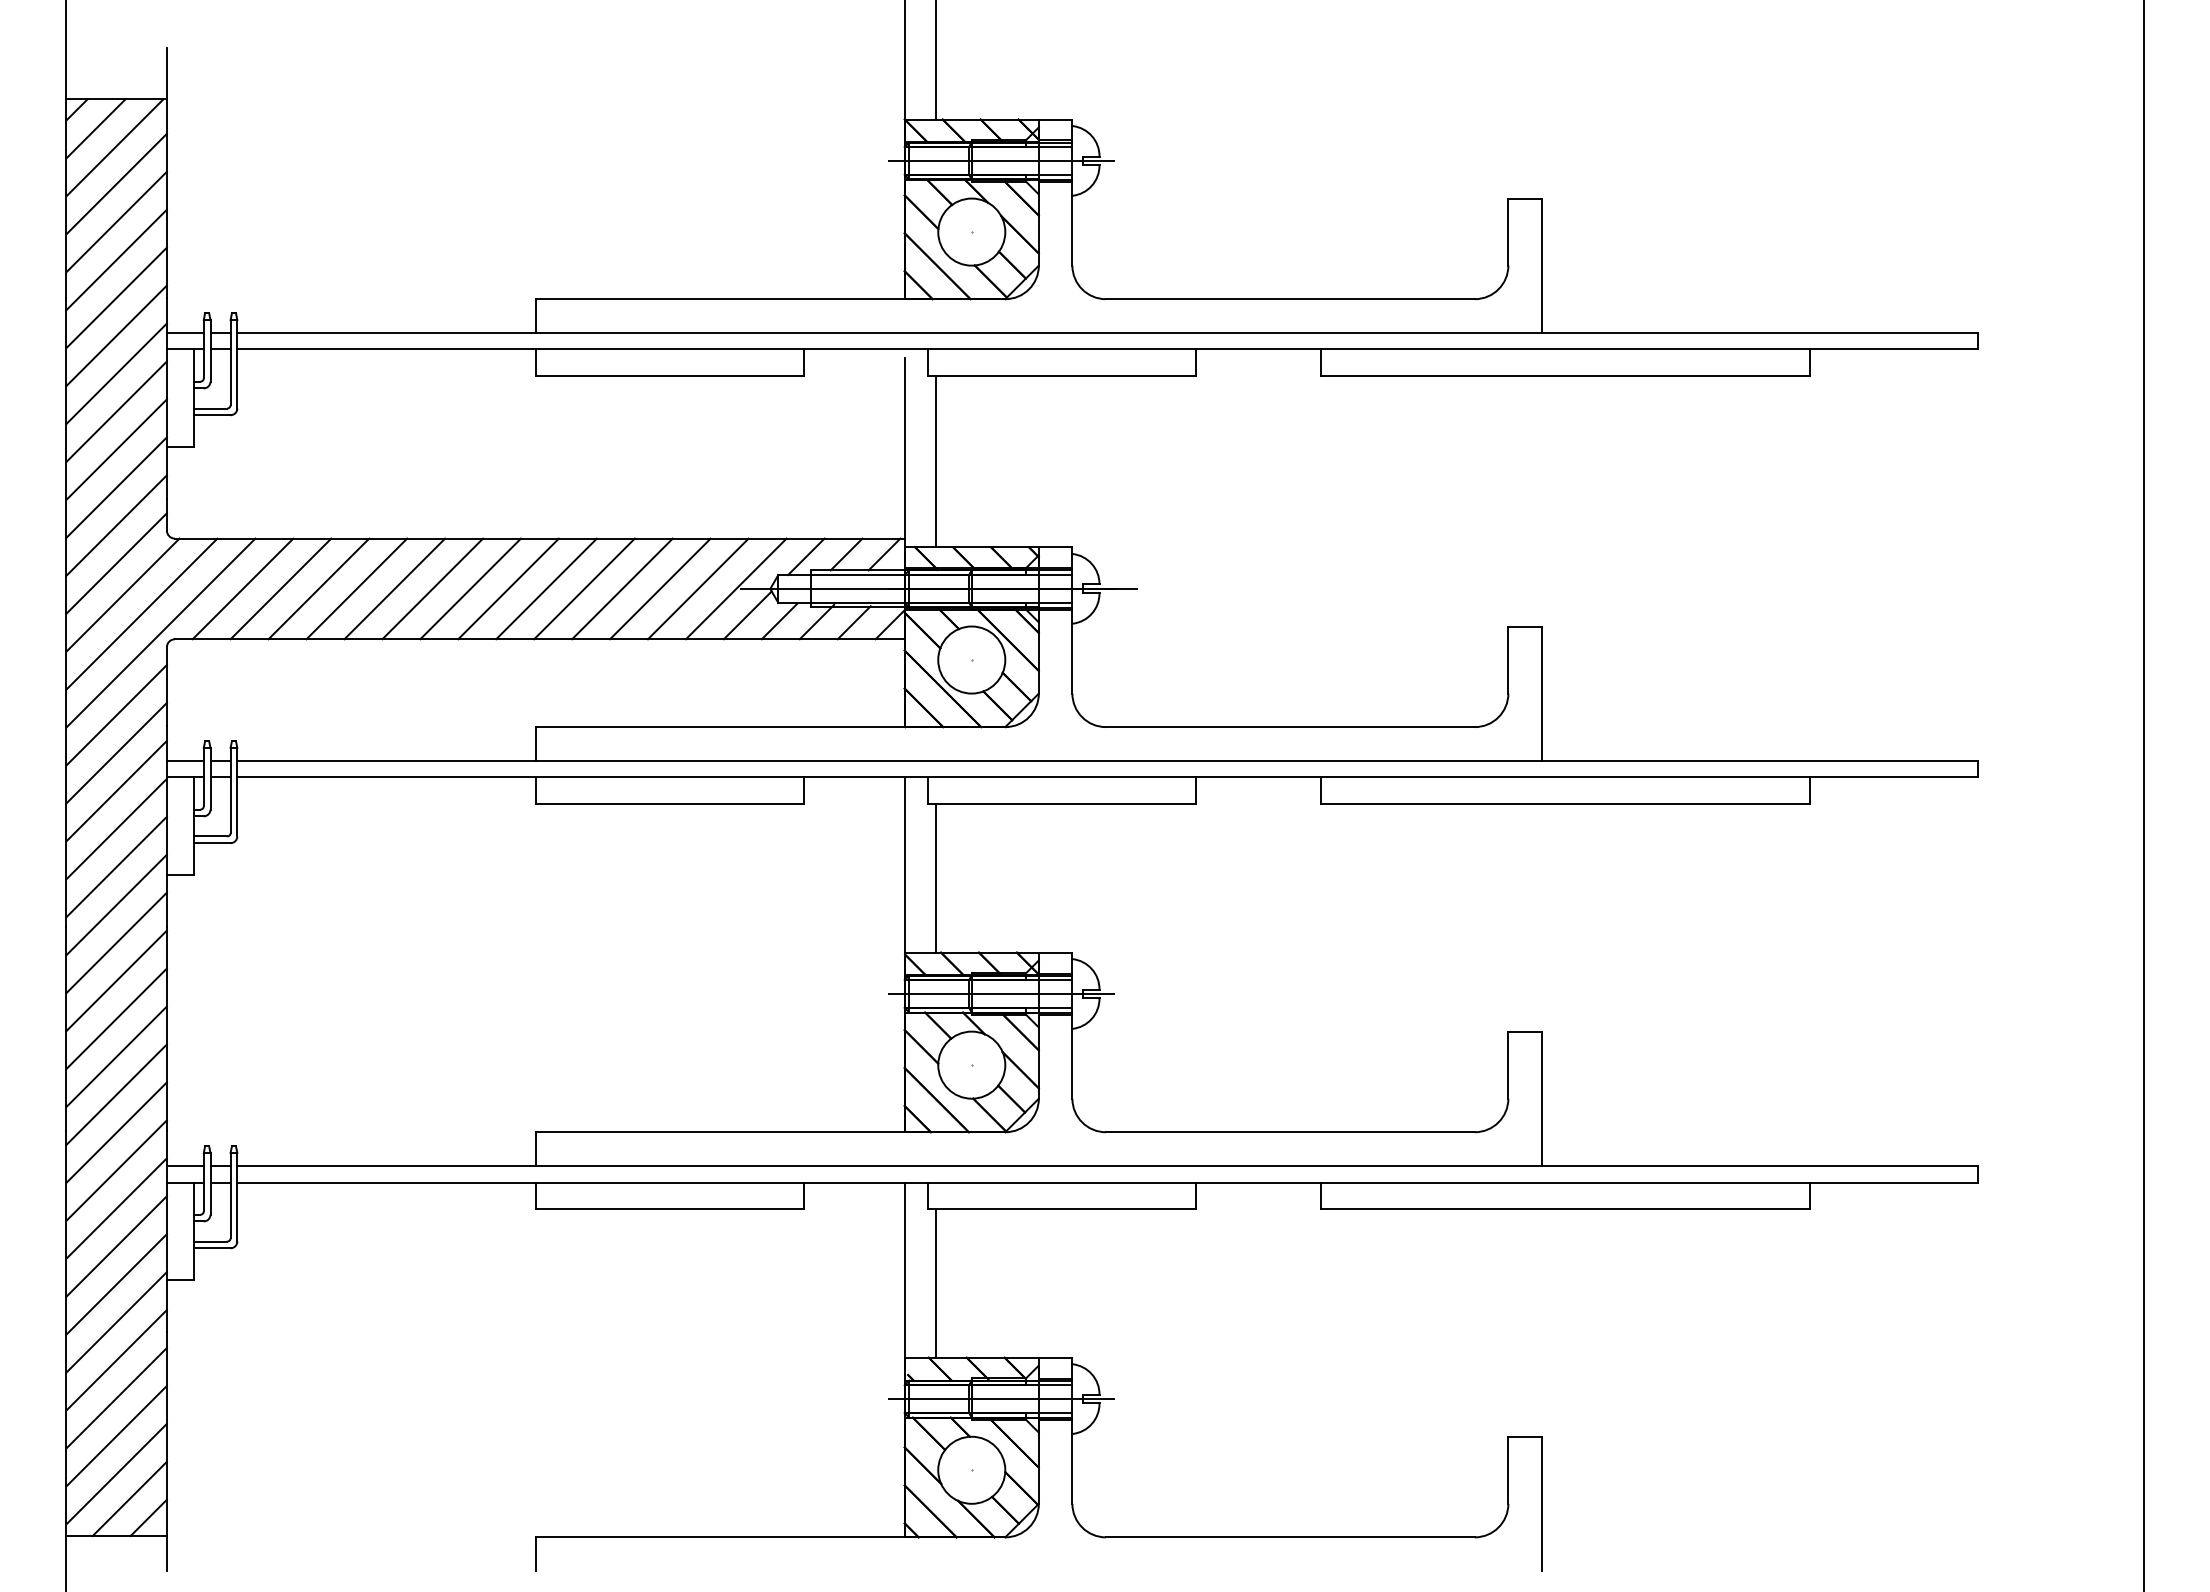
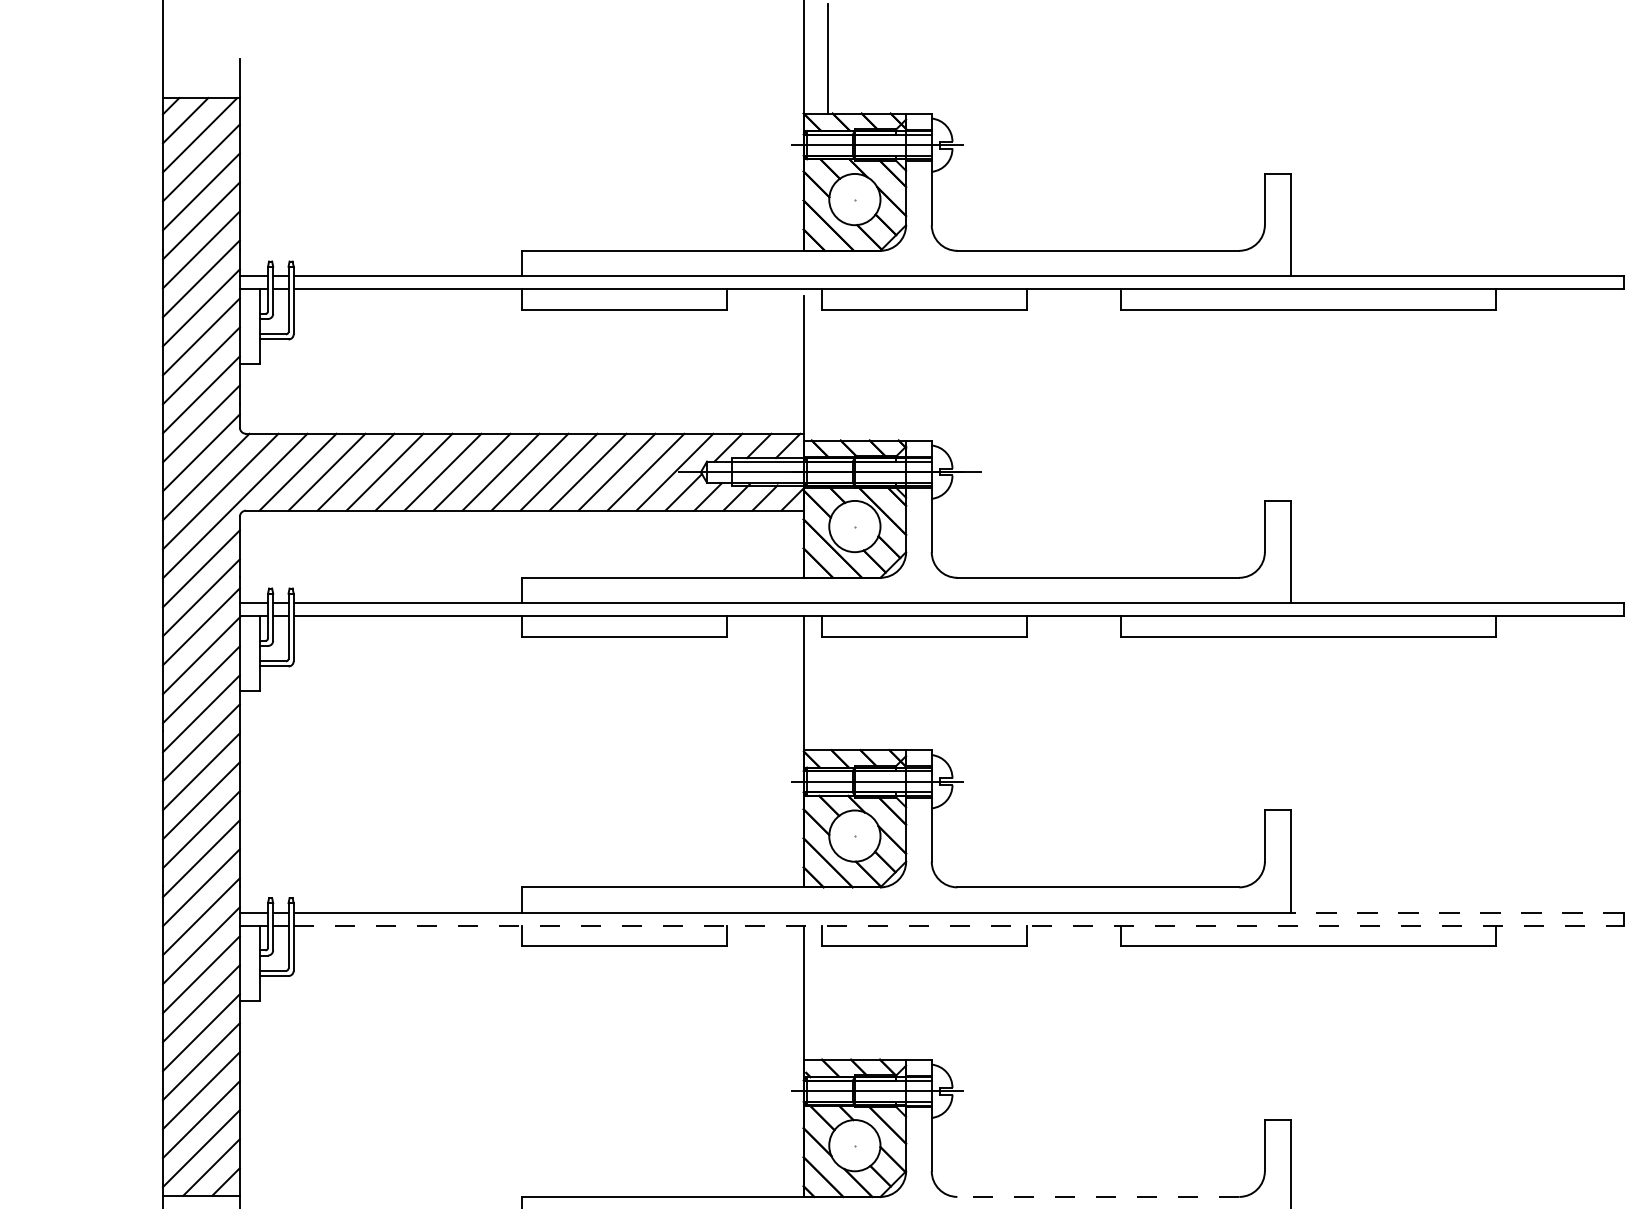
line: (936, 461) -> (827, 374), removed
line: (936, 878) -> (827, 693), removed
line: (1759, 1165) -> (1456, 912), solid -> dashed
line: (1108, 1182) -> (959, 925), solid -> dashed
line: (936, 1283) -> (827, 1002), removed
line: (1289, 1537) -> (1097, 1197), solid -> dashed

